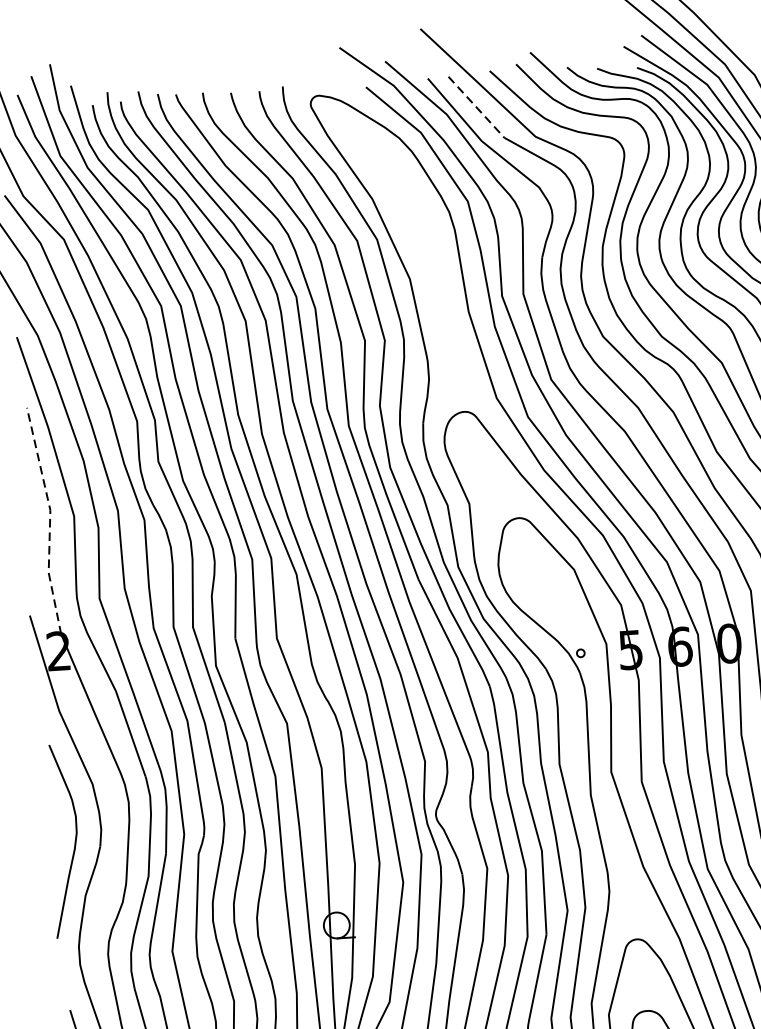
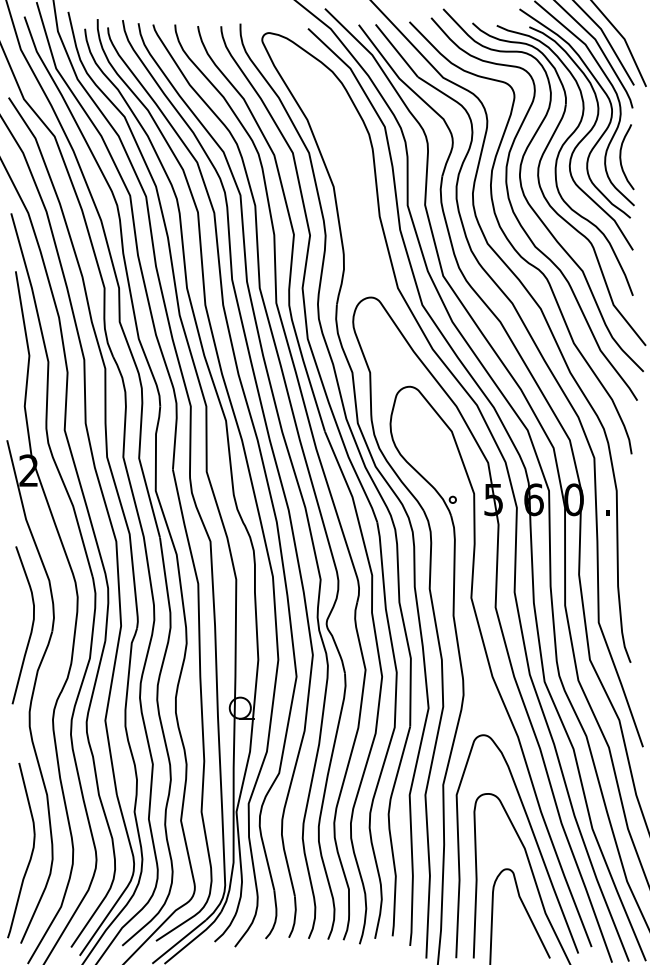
line: (476, 107) -> (396, 50), dashed -> solid
line: (49, 519) -> (28, 363), dashed -> solid

